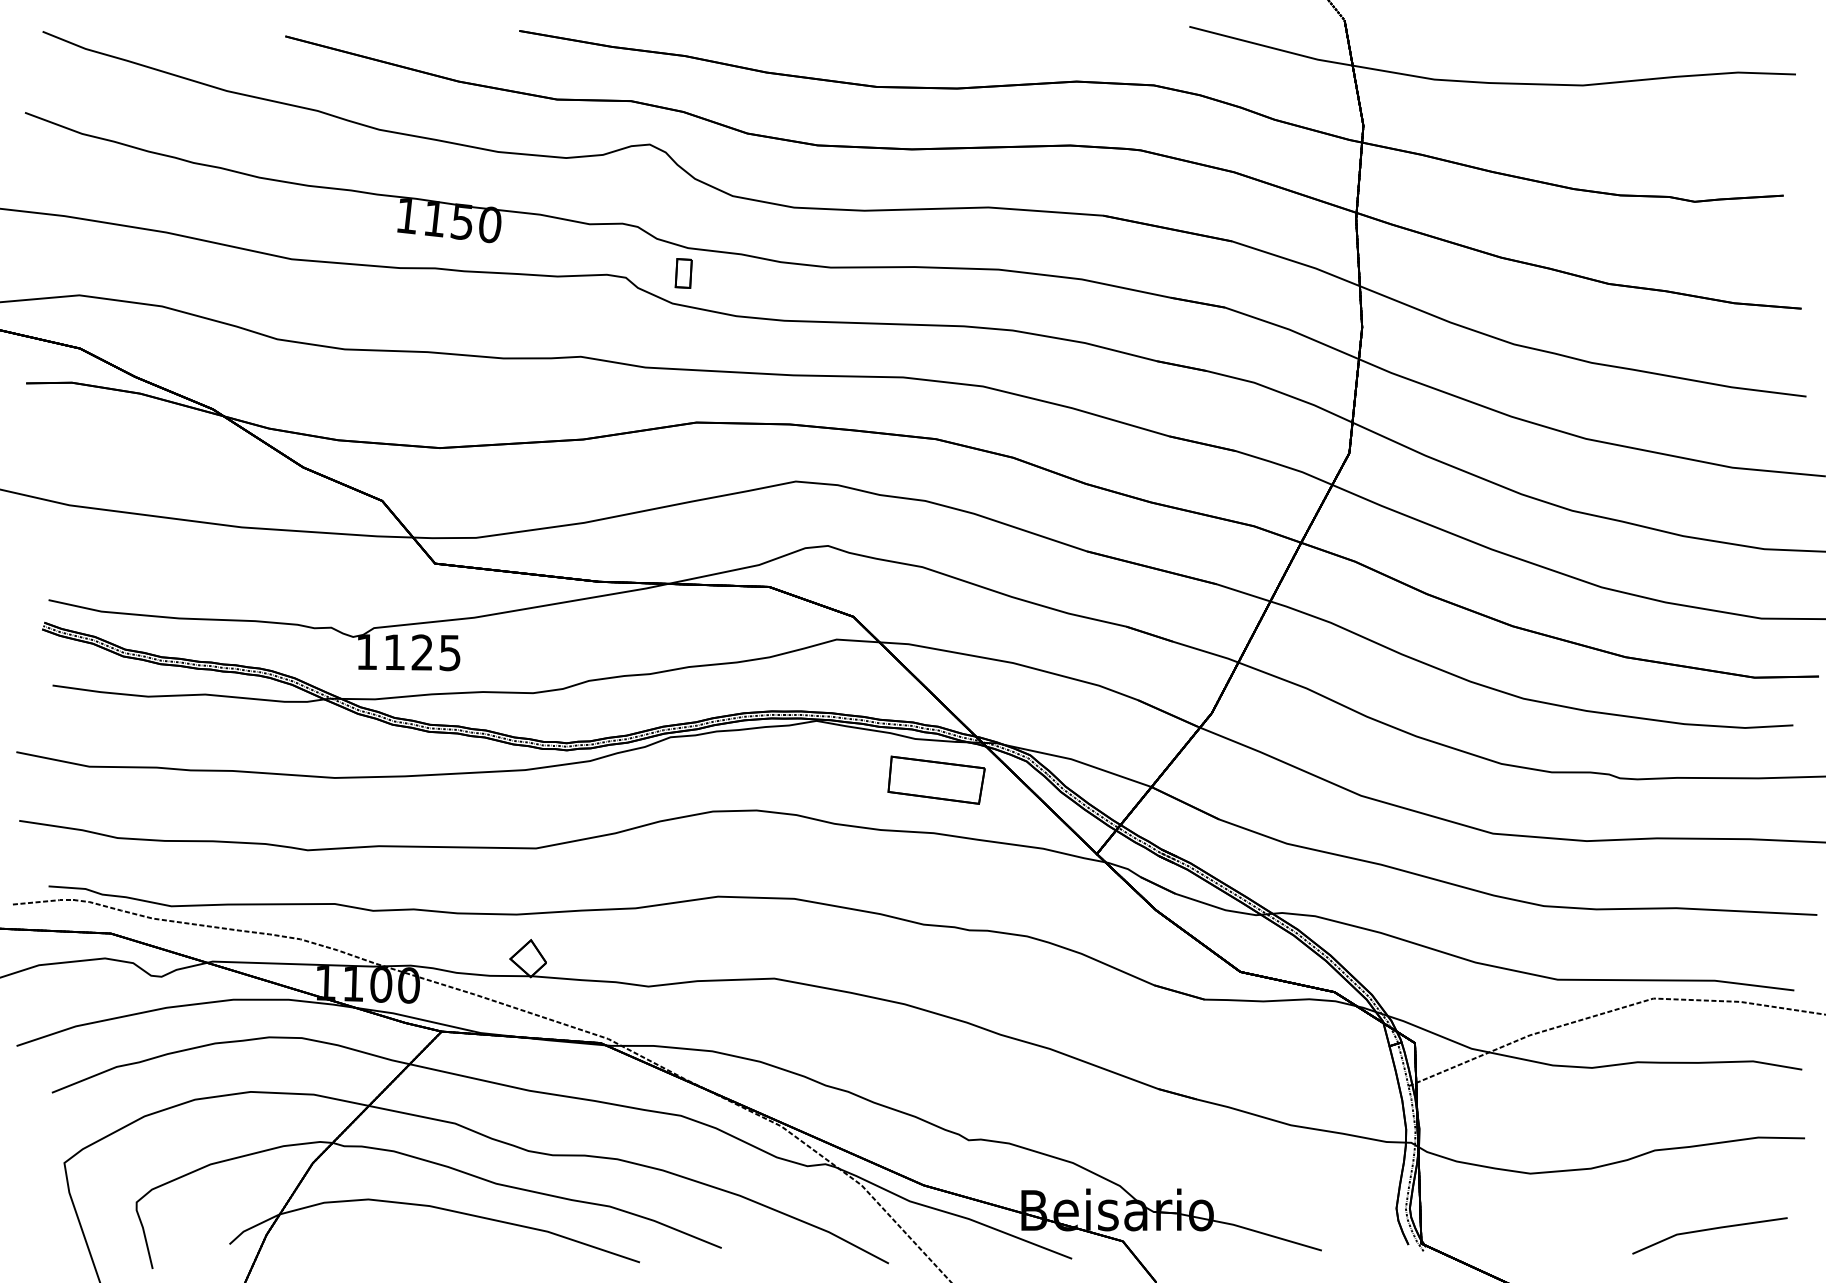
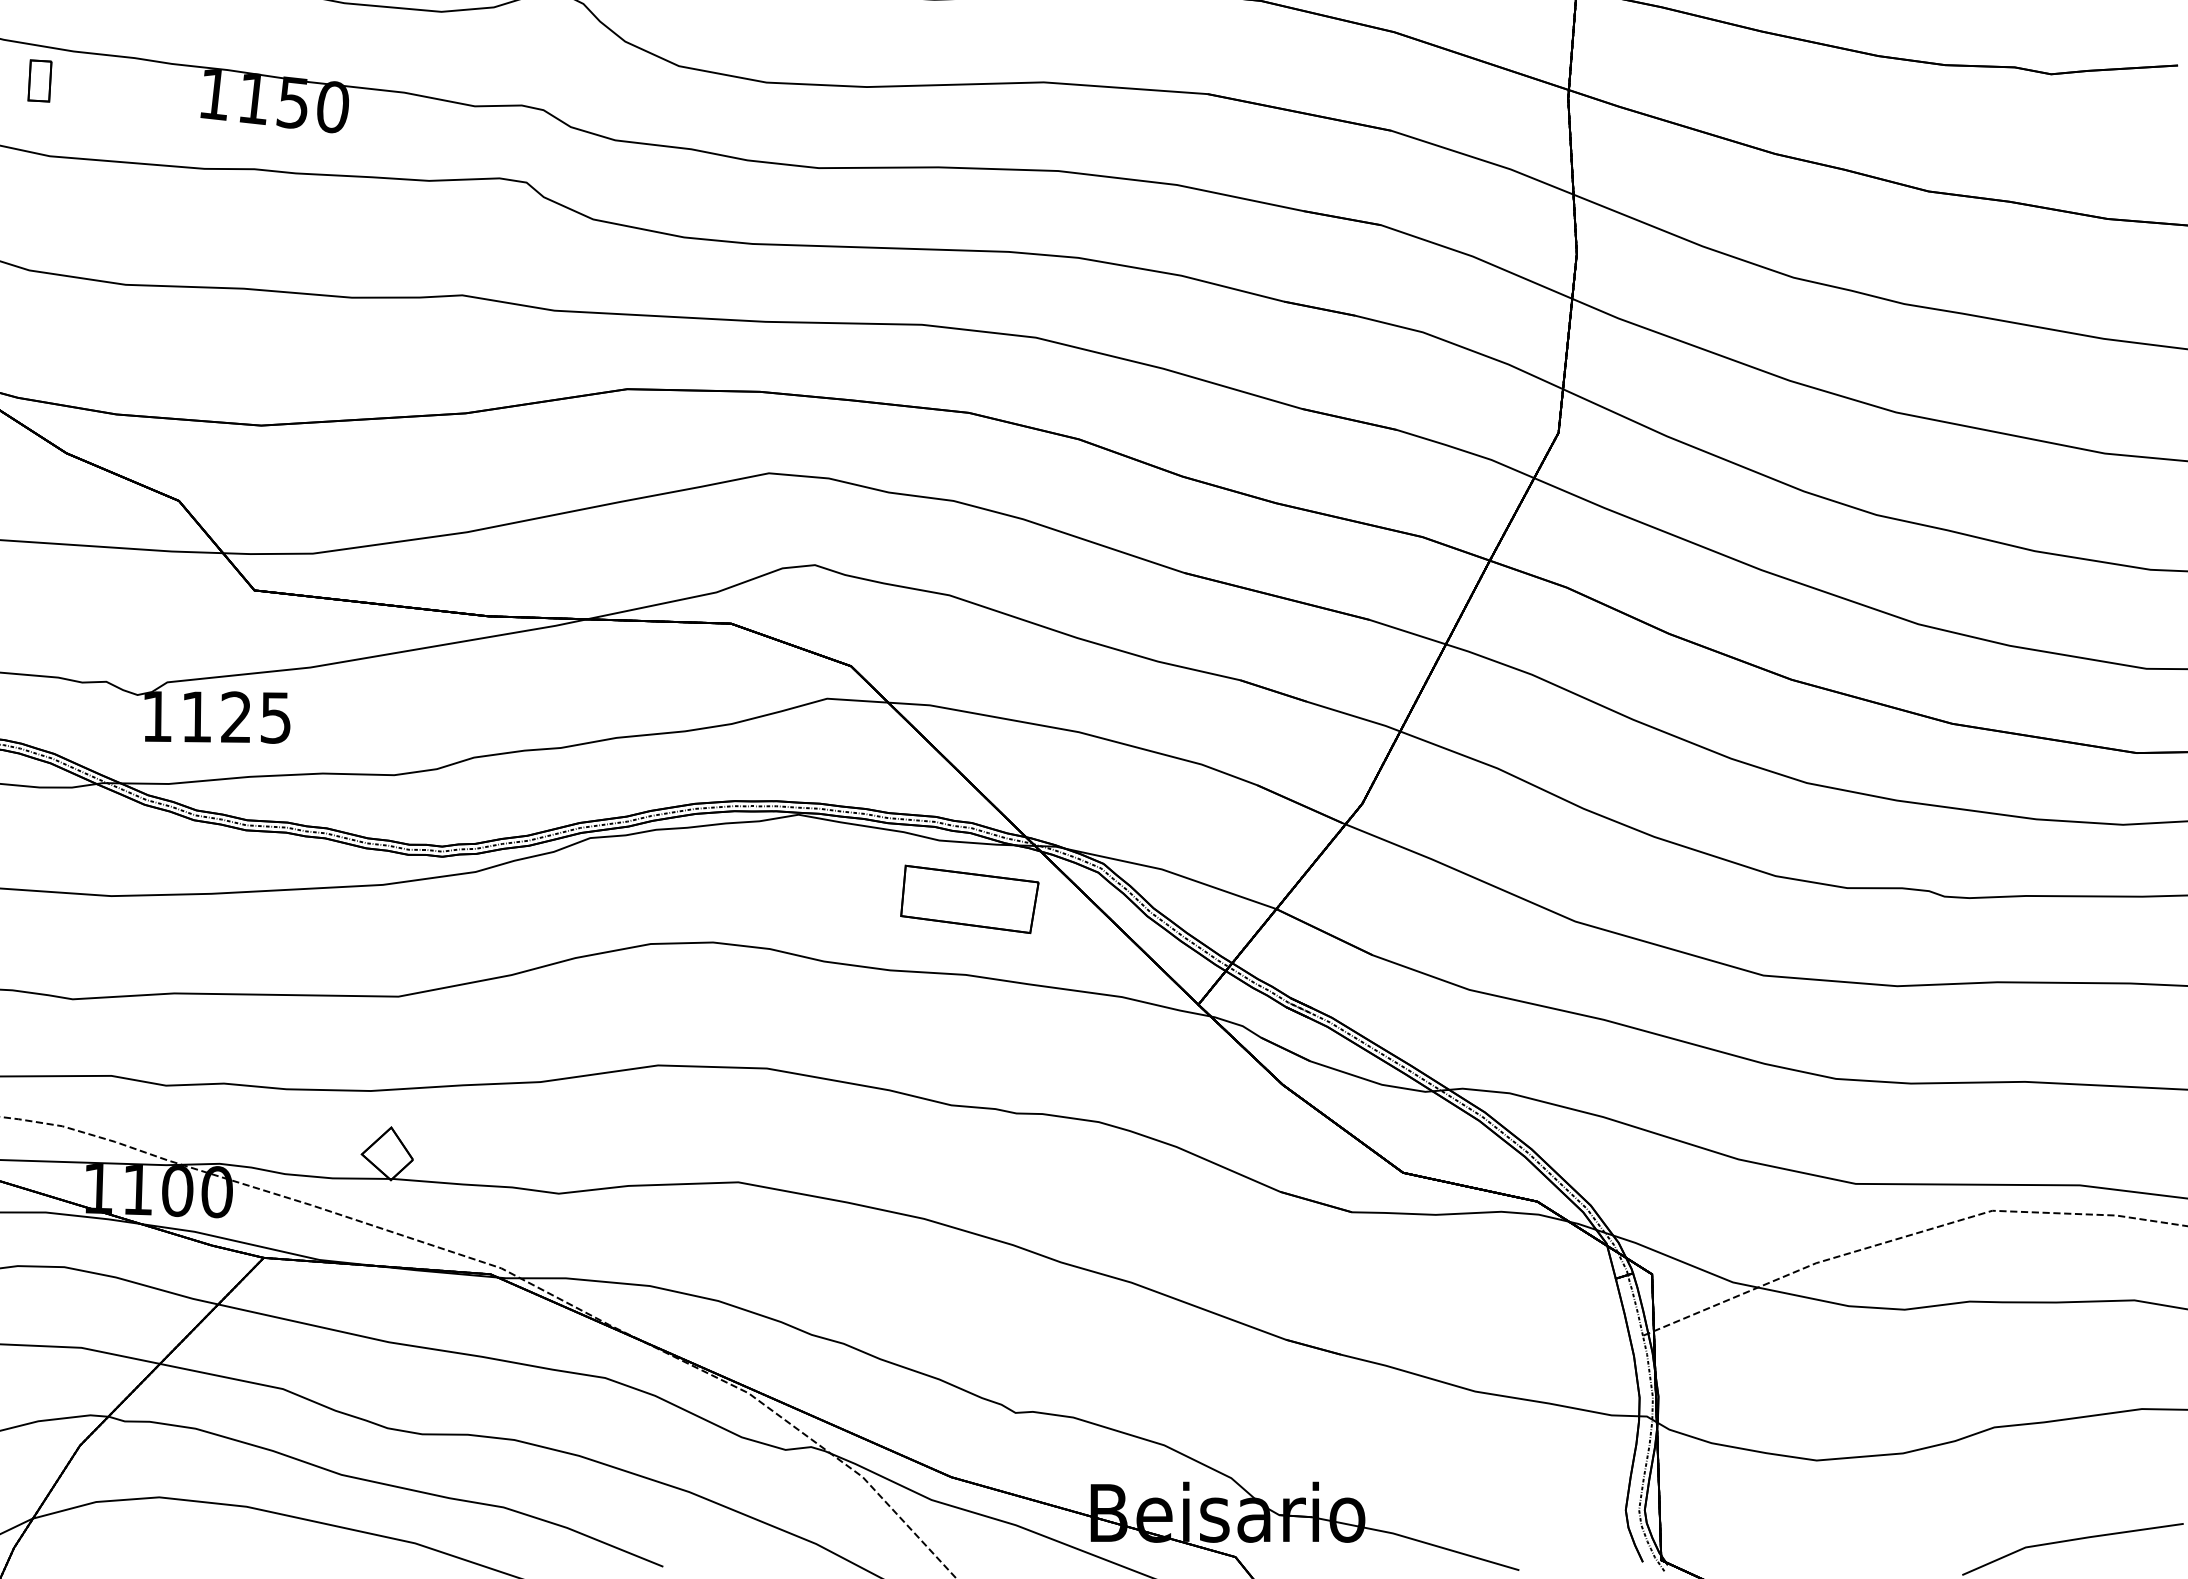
part: (683, 273) -> (39, 80), moved

